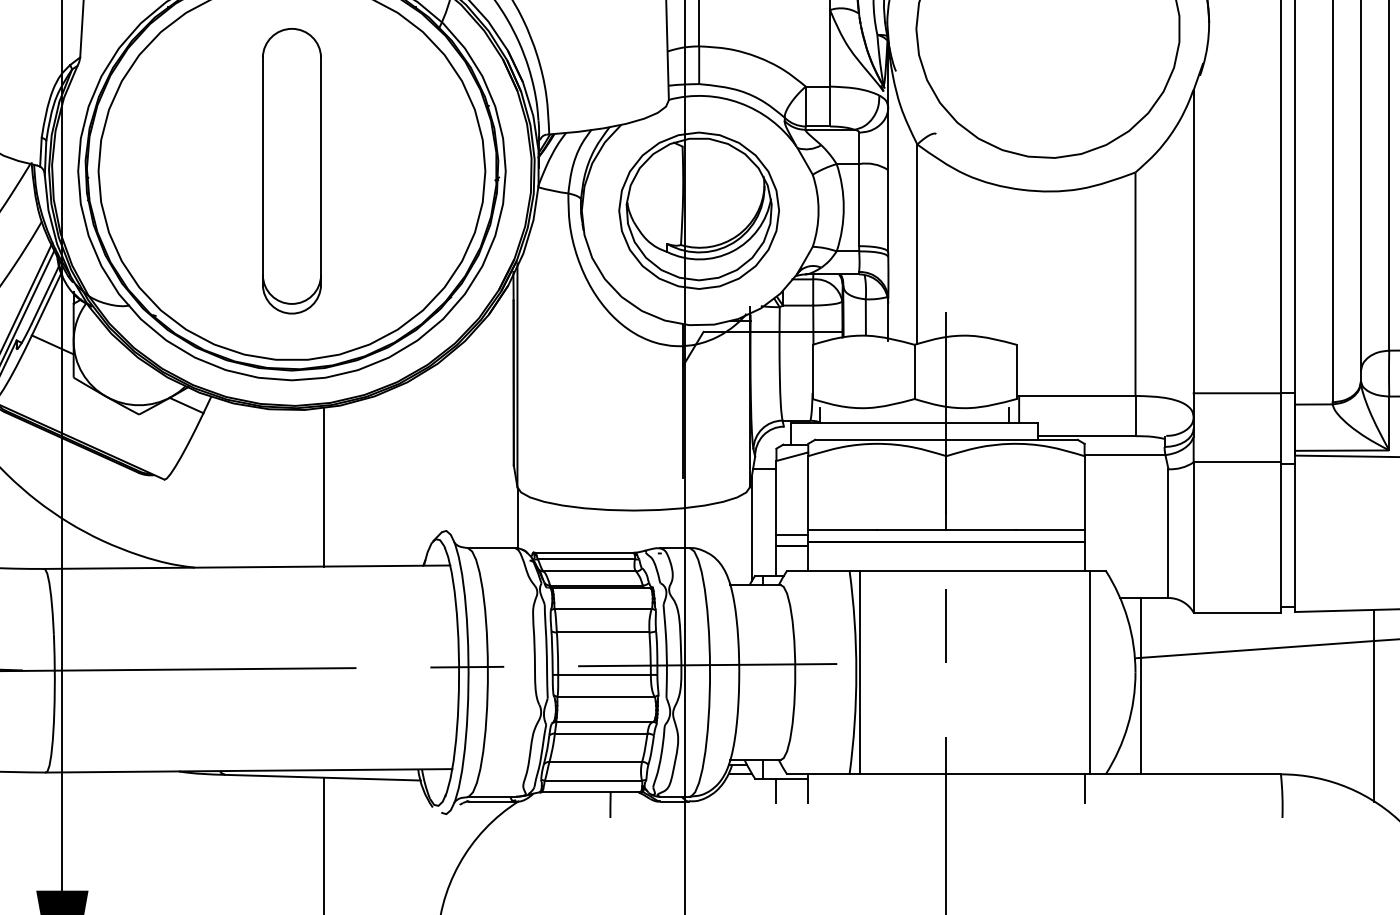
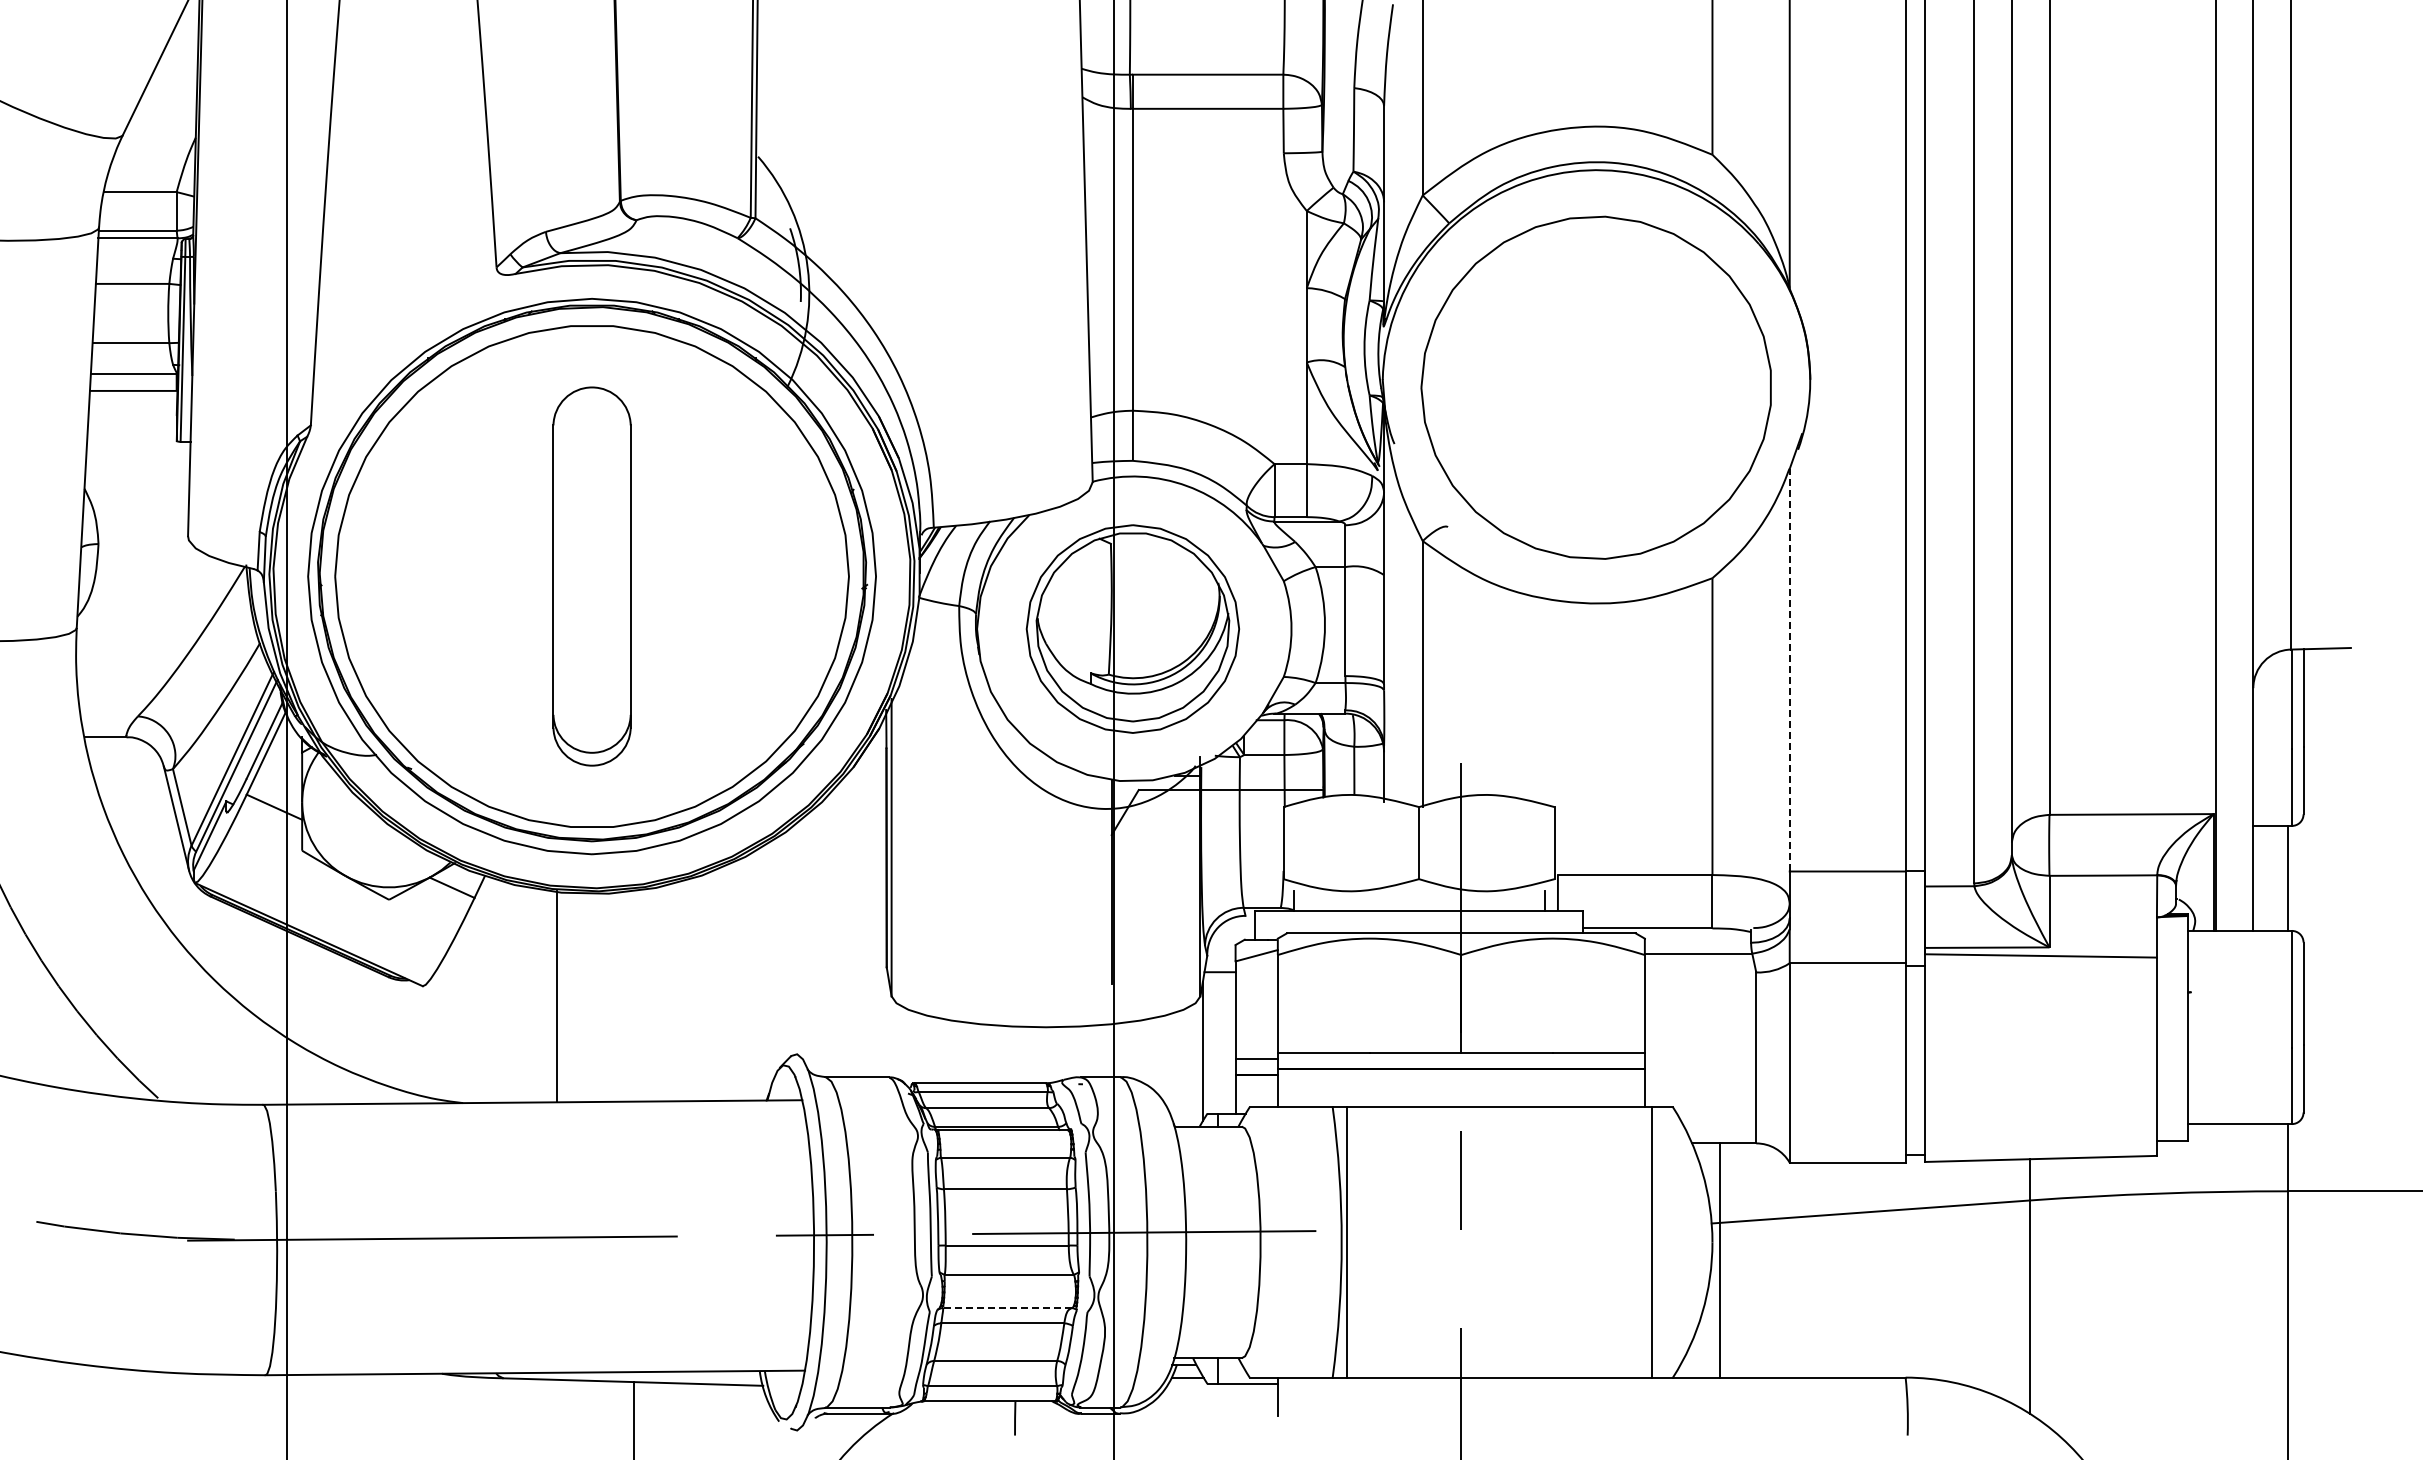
line: (1193, 241) -> (1789, 669), solid -> dashed
line: (323, 487) -> (557, 996), moved
line: (518, 519) -> (892, 1038), removed
line: (603, 722) -> (1006, 1308), solid -> dashed
line: (1084, 788) -> (1644, 1396), removed
line: (776, 791) -> (1235, 1400), removed

